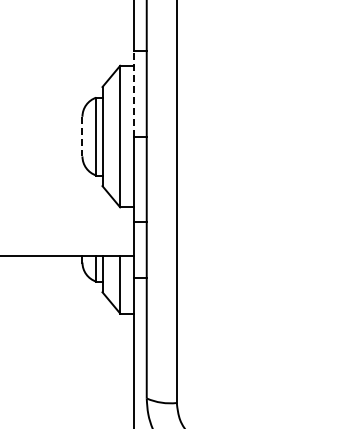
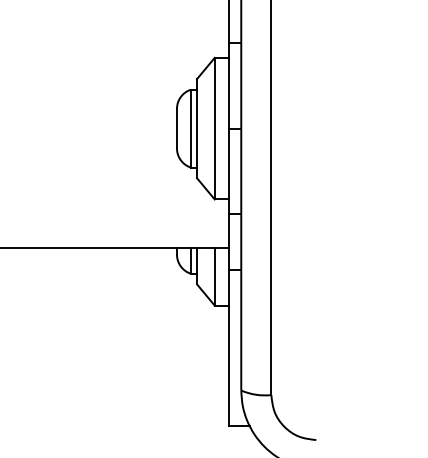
line: (133, 93) -> (228, 85), dashed -> solid
line: (81, 136) -> (176, 128), dashed -> solid

